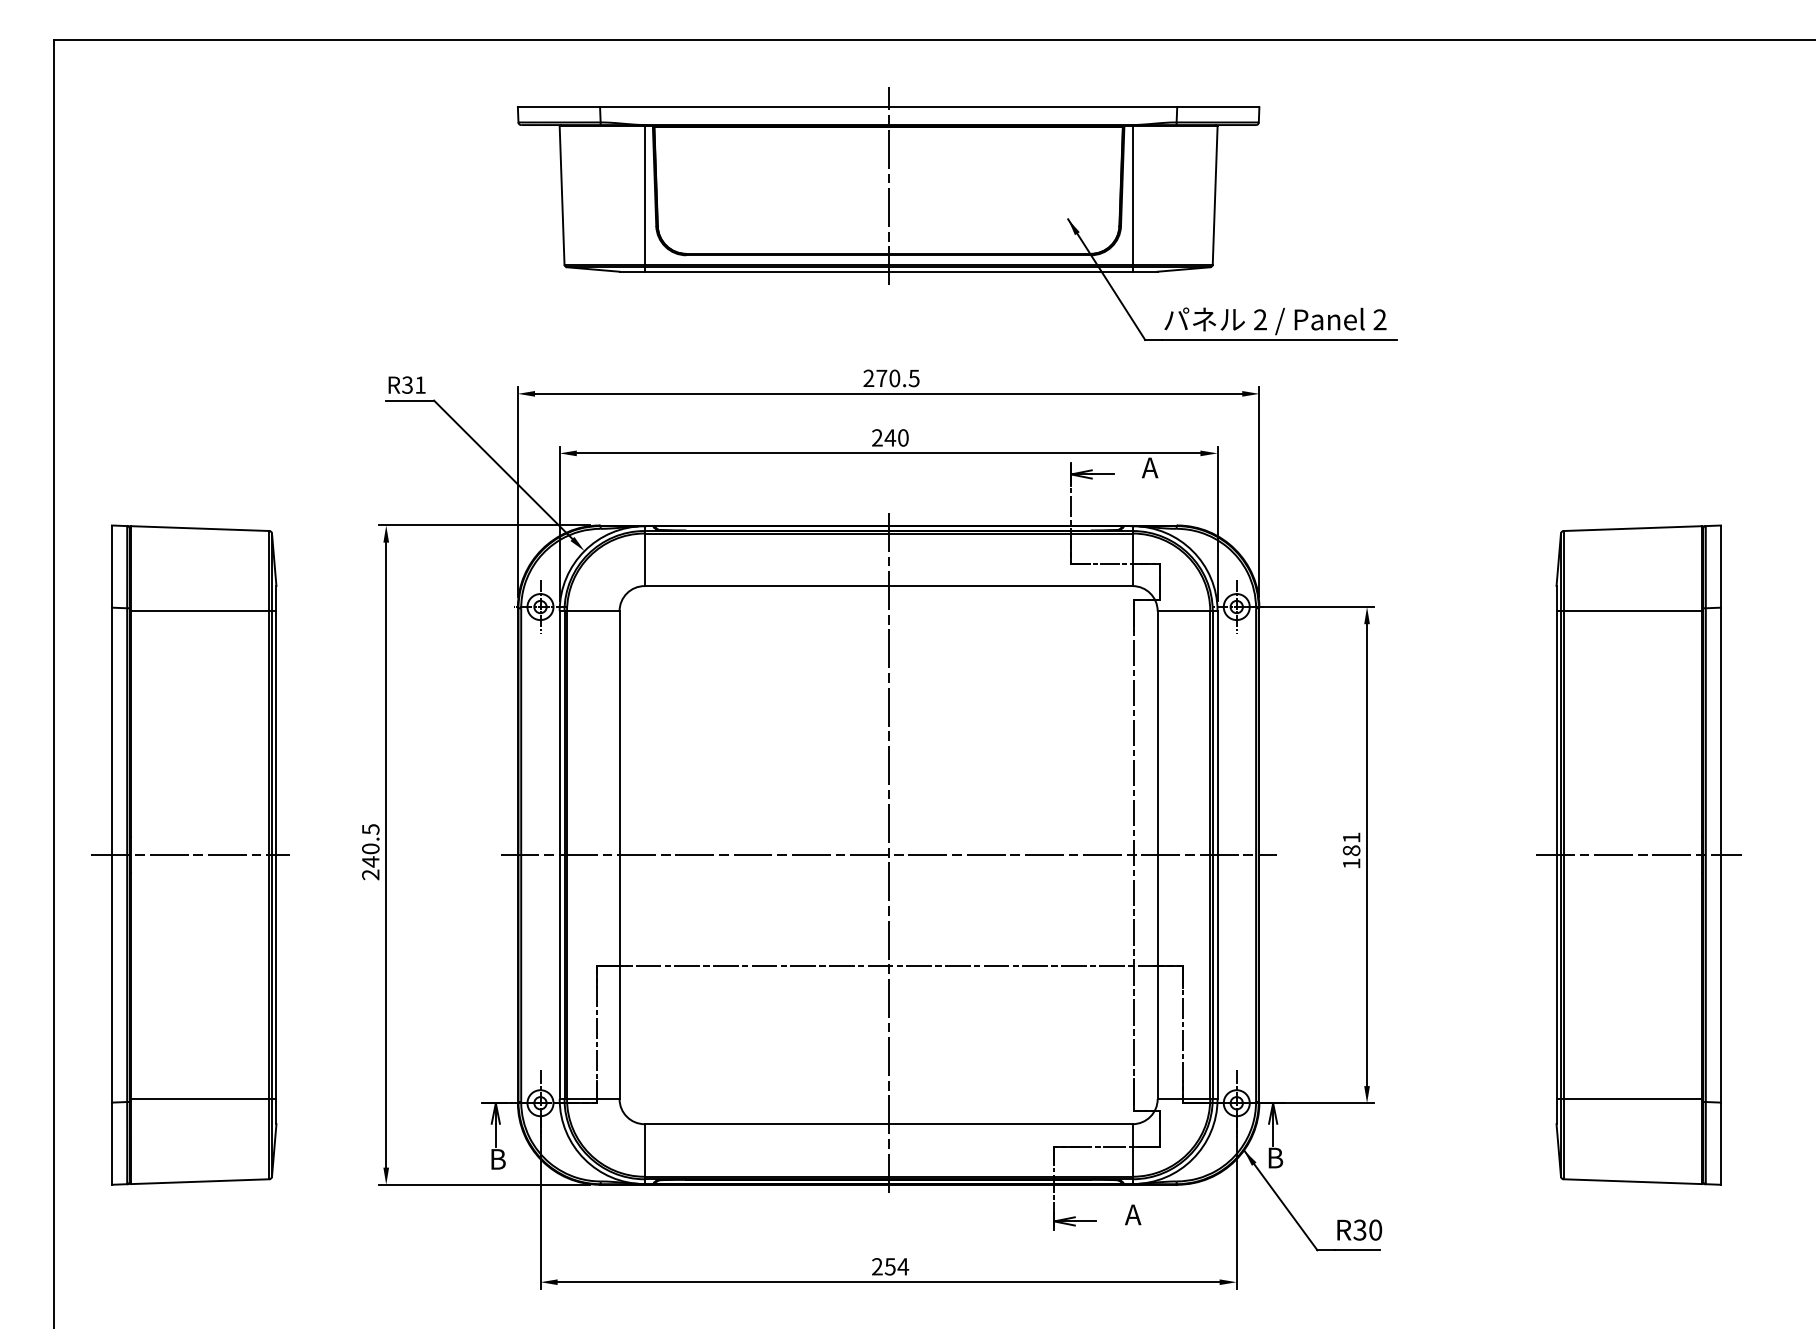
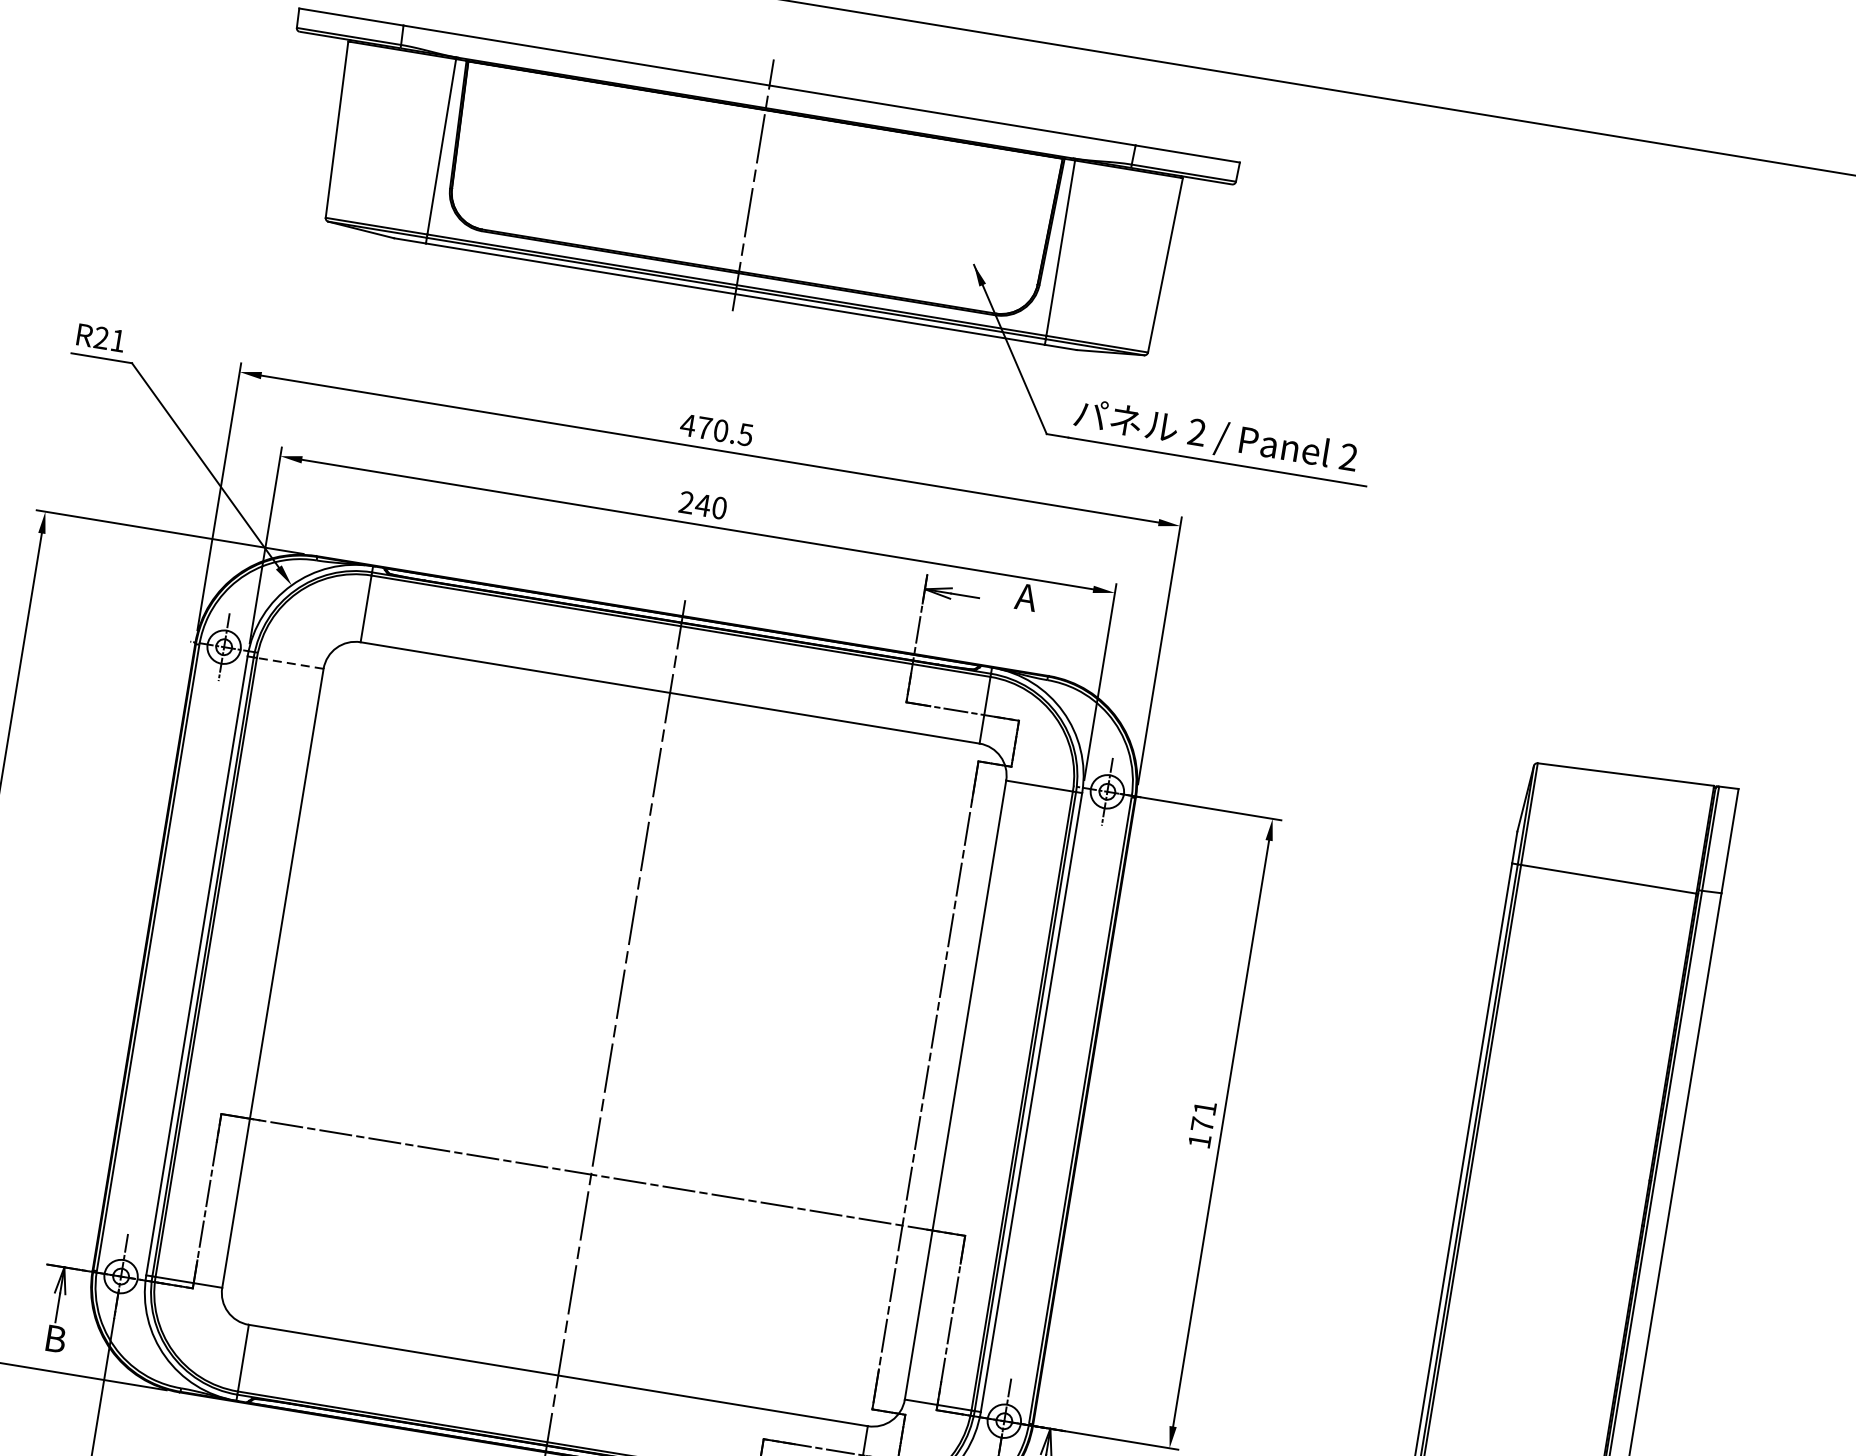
text: (868, 377) -> (687, 424), 270.5 -> 470.5
text: (407, 384) -> (101, 337), R31 -> R21
line: (592, 611) -> (289, 663), solid -> dashed
text: (1351, 850) -> (1202, 1124), 181 -> 171
line: (888, 855) -> (613, 1034), removed
line: (1638, 855) -> (1565, 1190), removed

